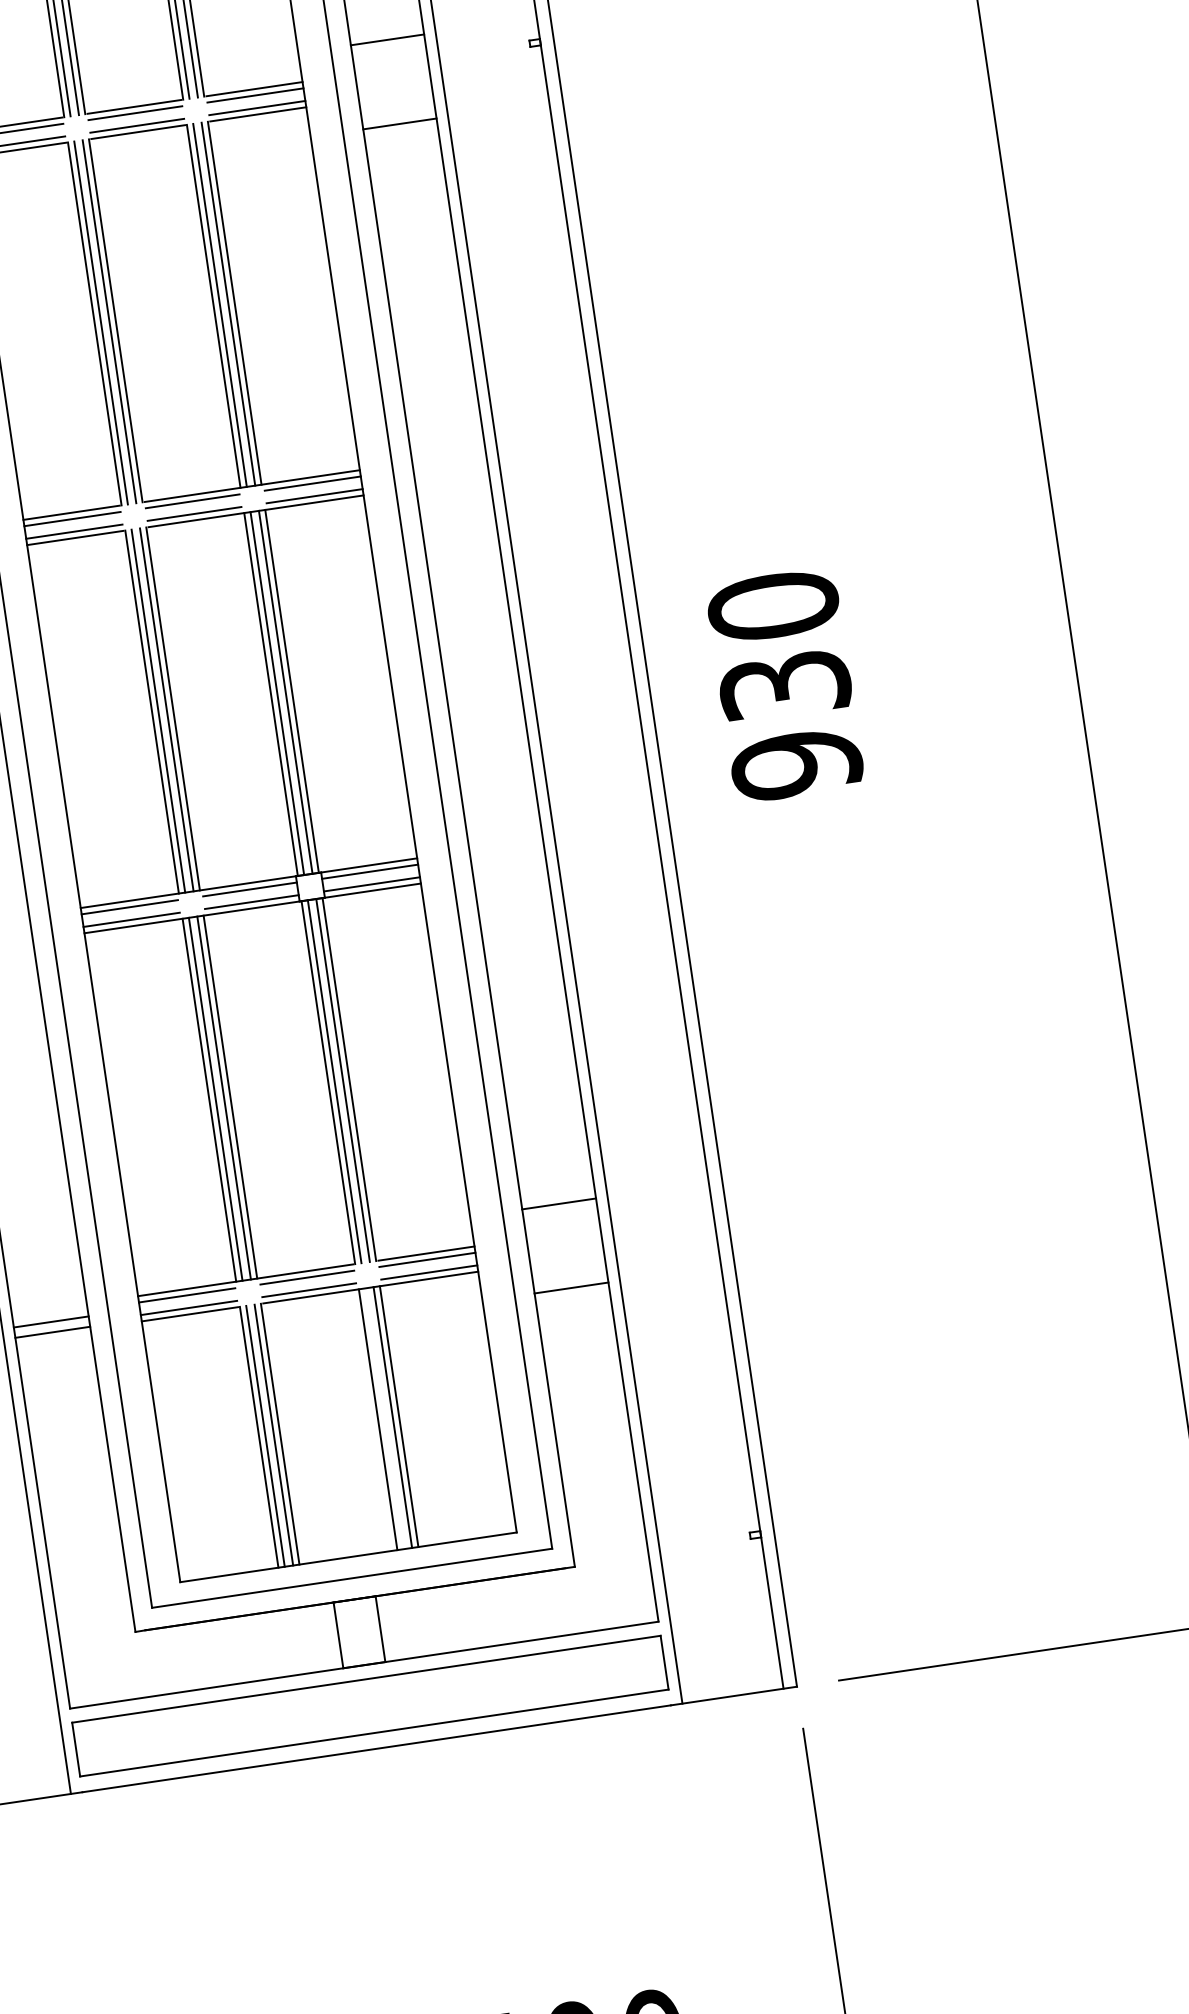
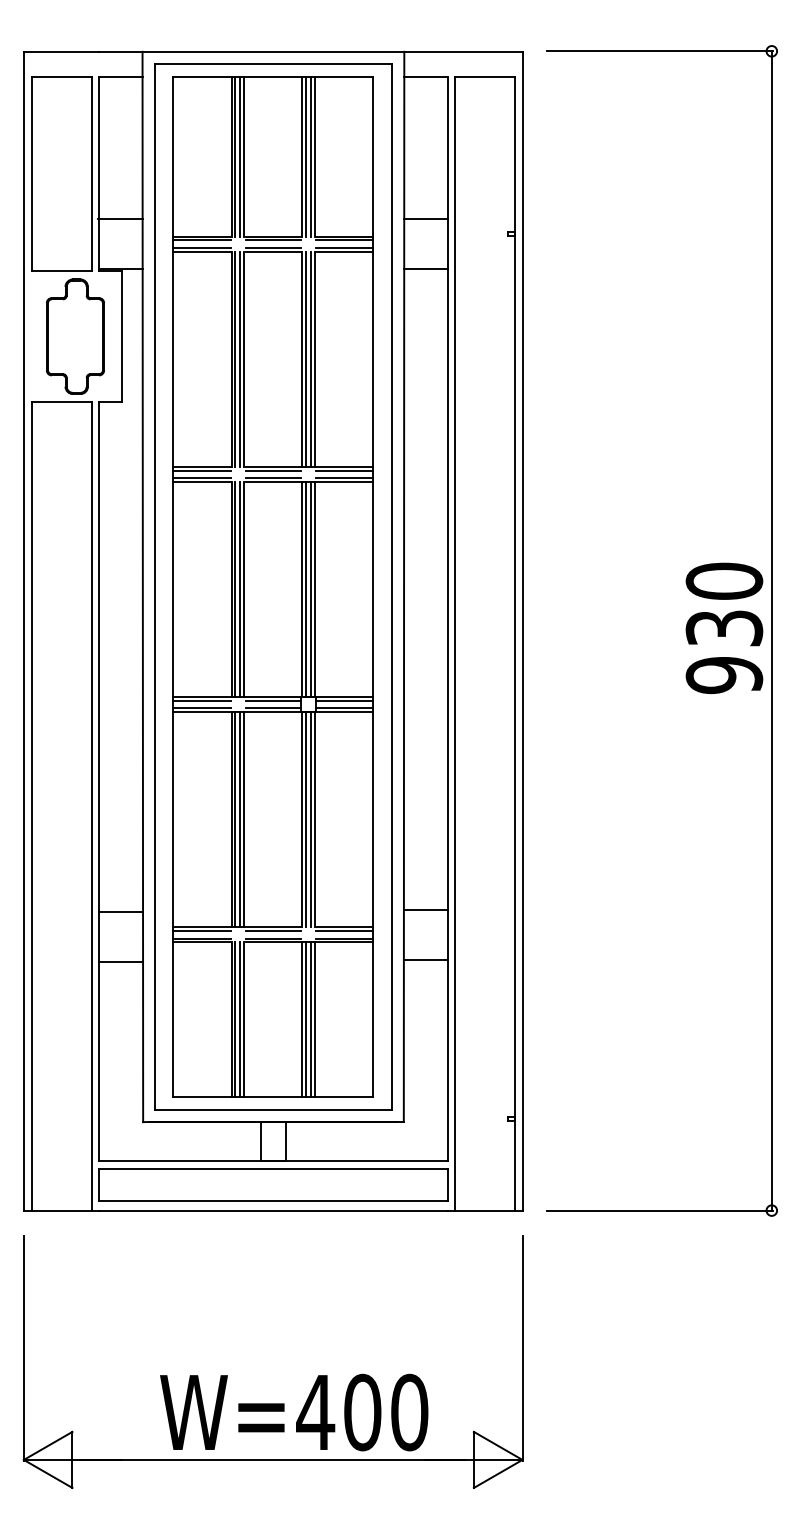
text: (785, 684) -> (724, 627), moved
line: (50, 1321) -> (120, 961), moved
line: (52, 1333) -> (120, 912), moved
line: (383, 1418) -> (305, 1019), added

